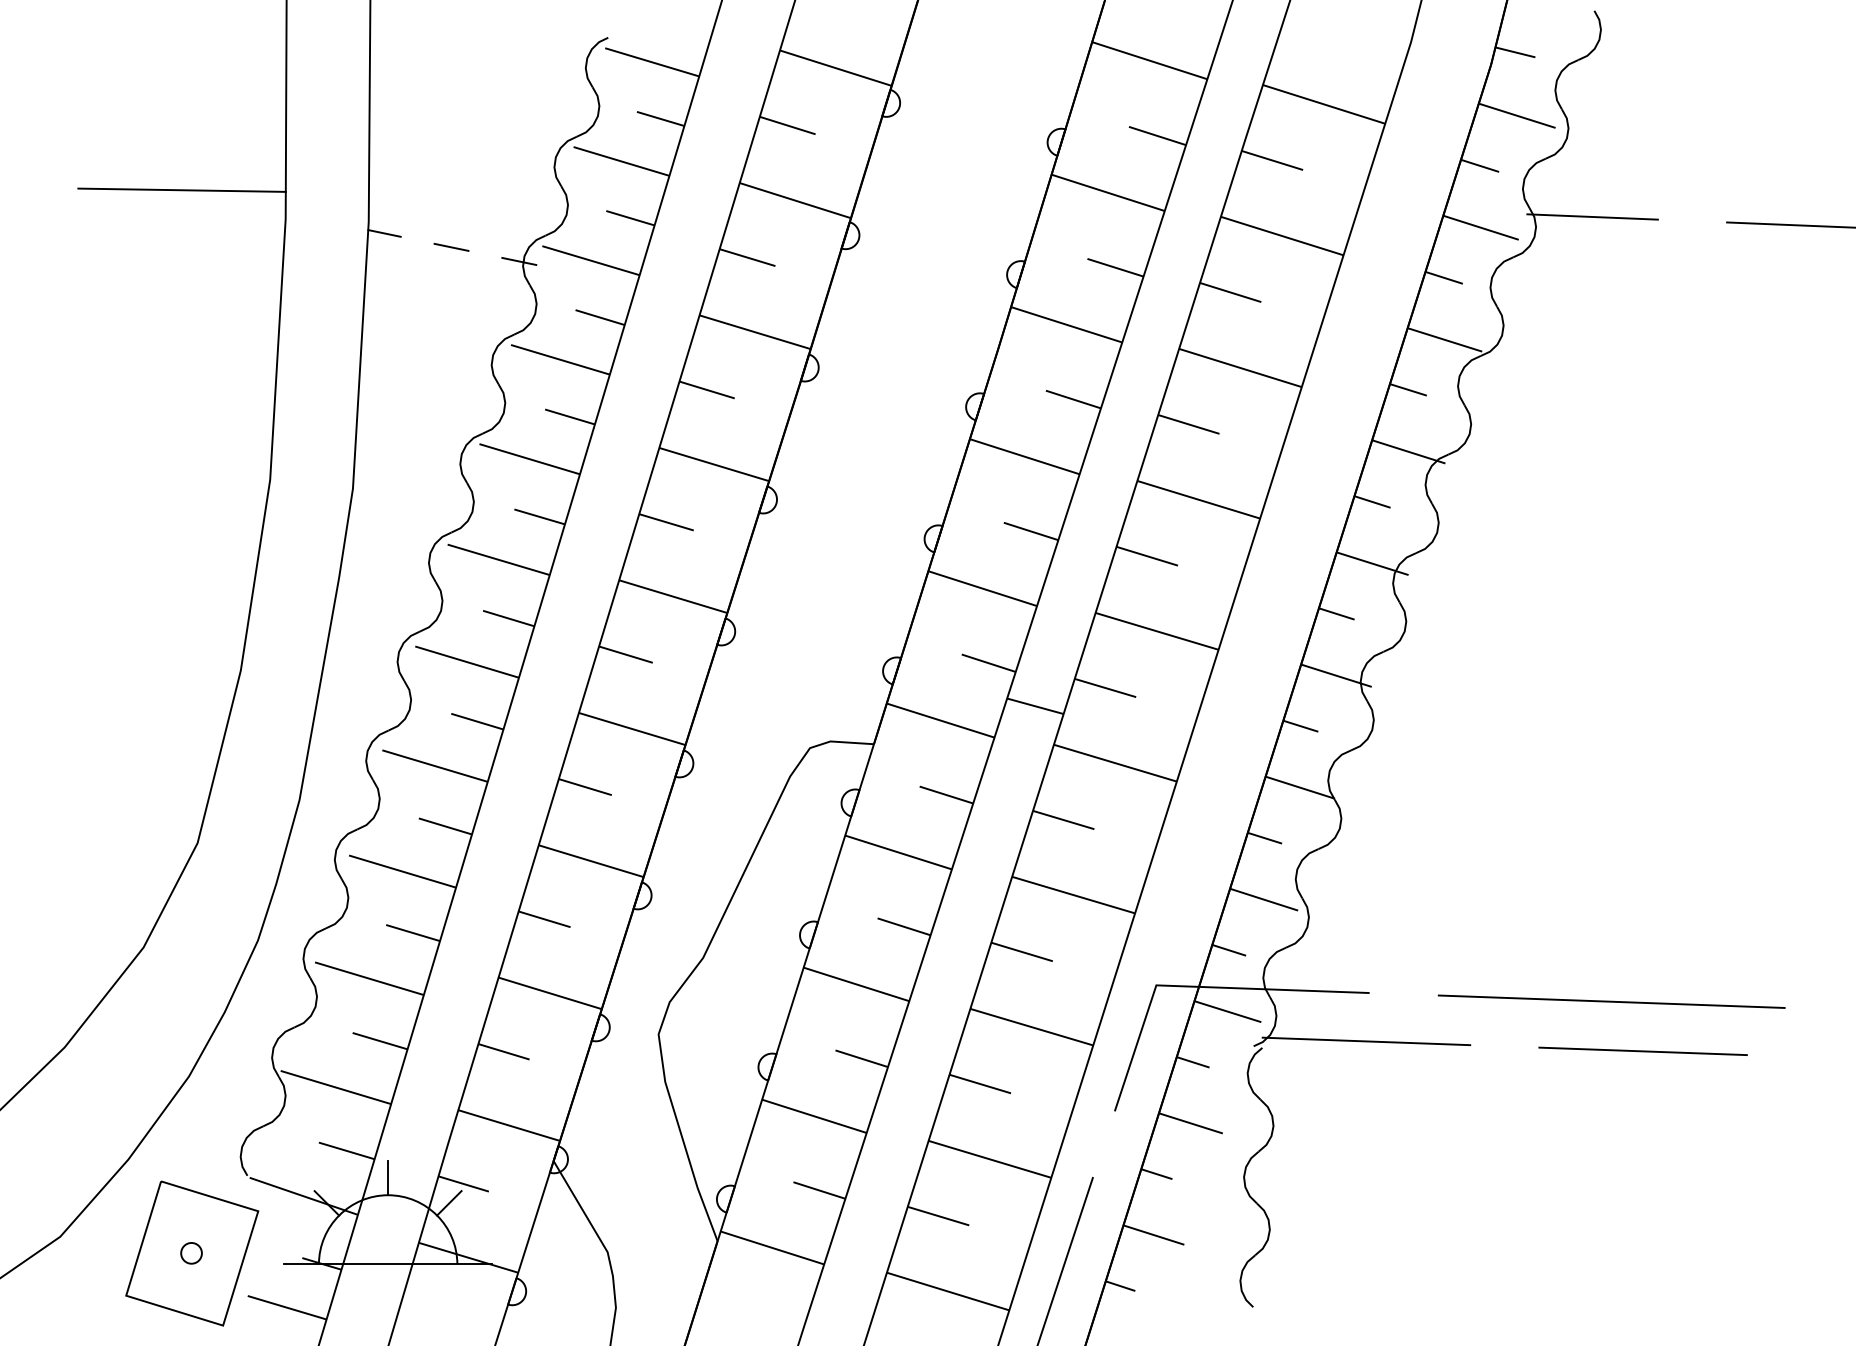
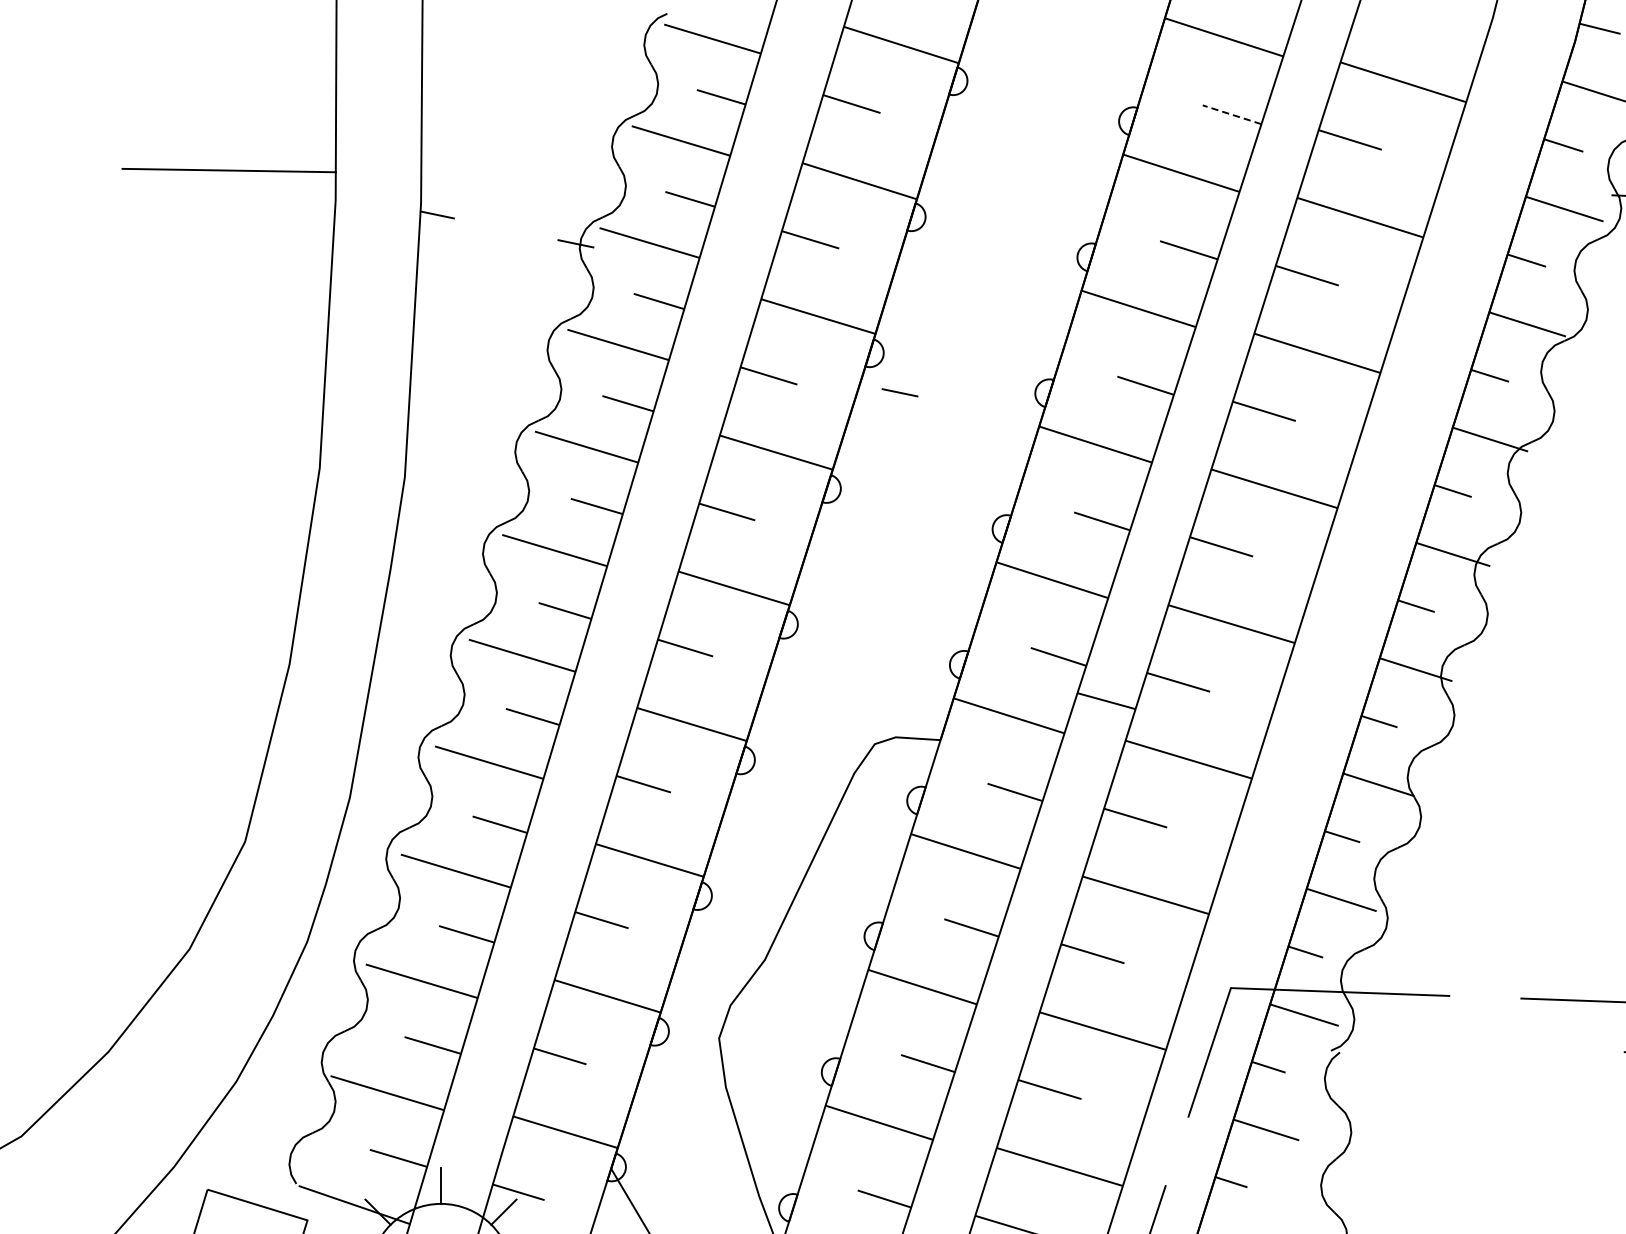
line: (1157, 135) -> (1232, 114), solid -> dashed
line: (451, 246) -> (899, 391), moved
line: (1366, 1041) -> (1446, 1045), removed

